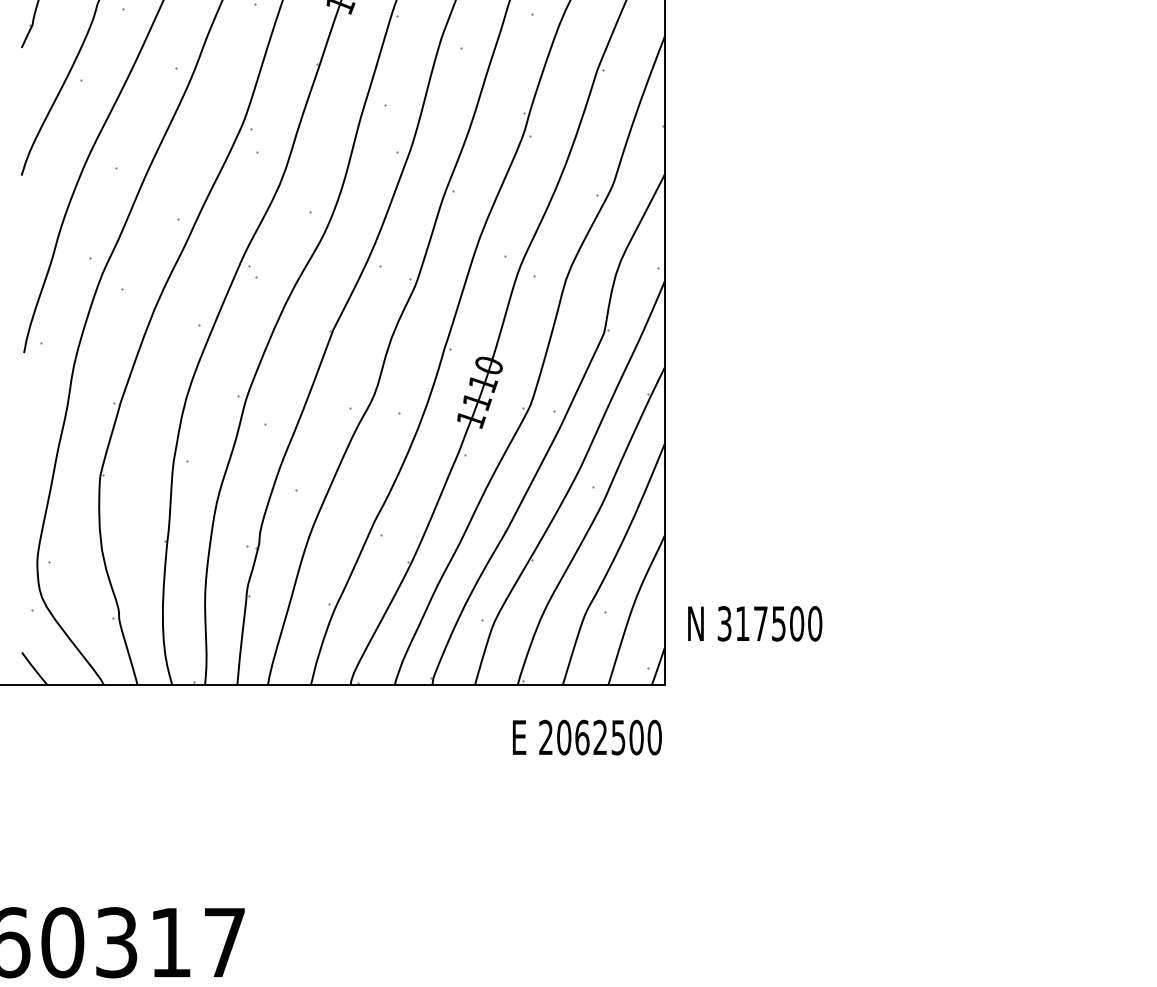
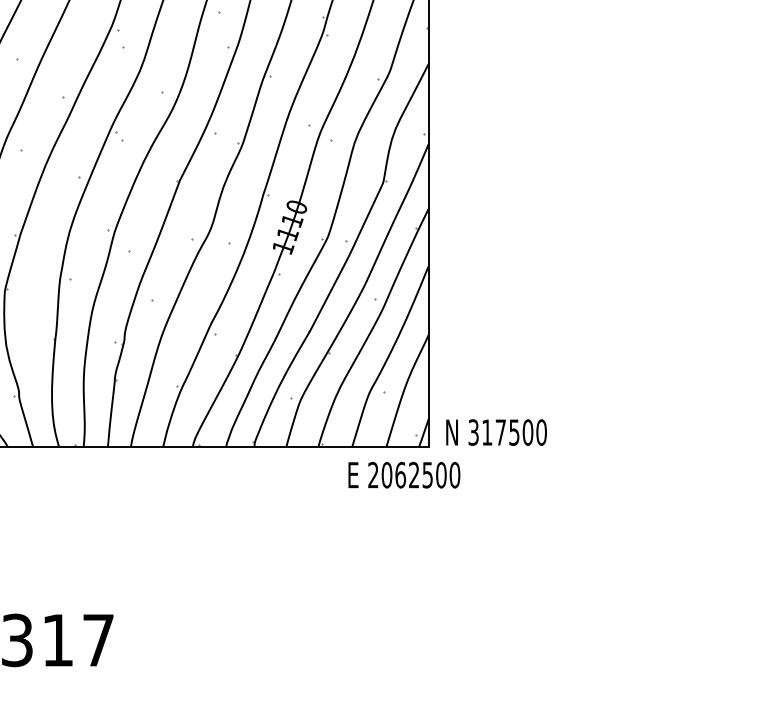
text: (755, 623) -> (496, 432), moved
text: (587, 737) -> (404, 475), moved

